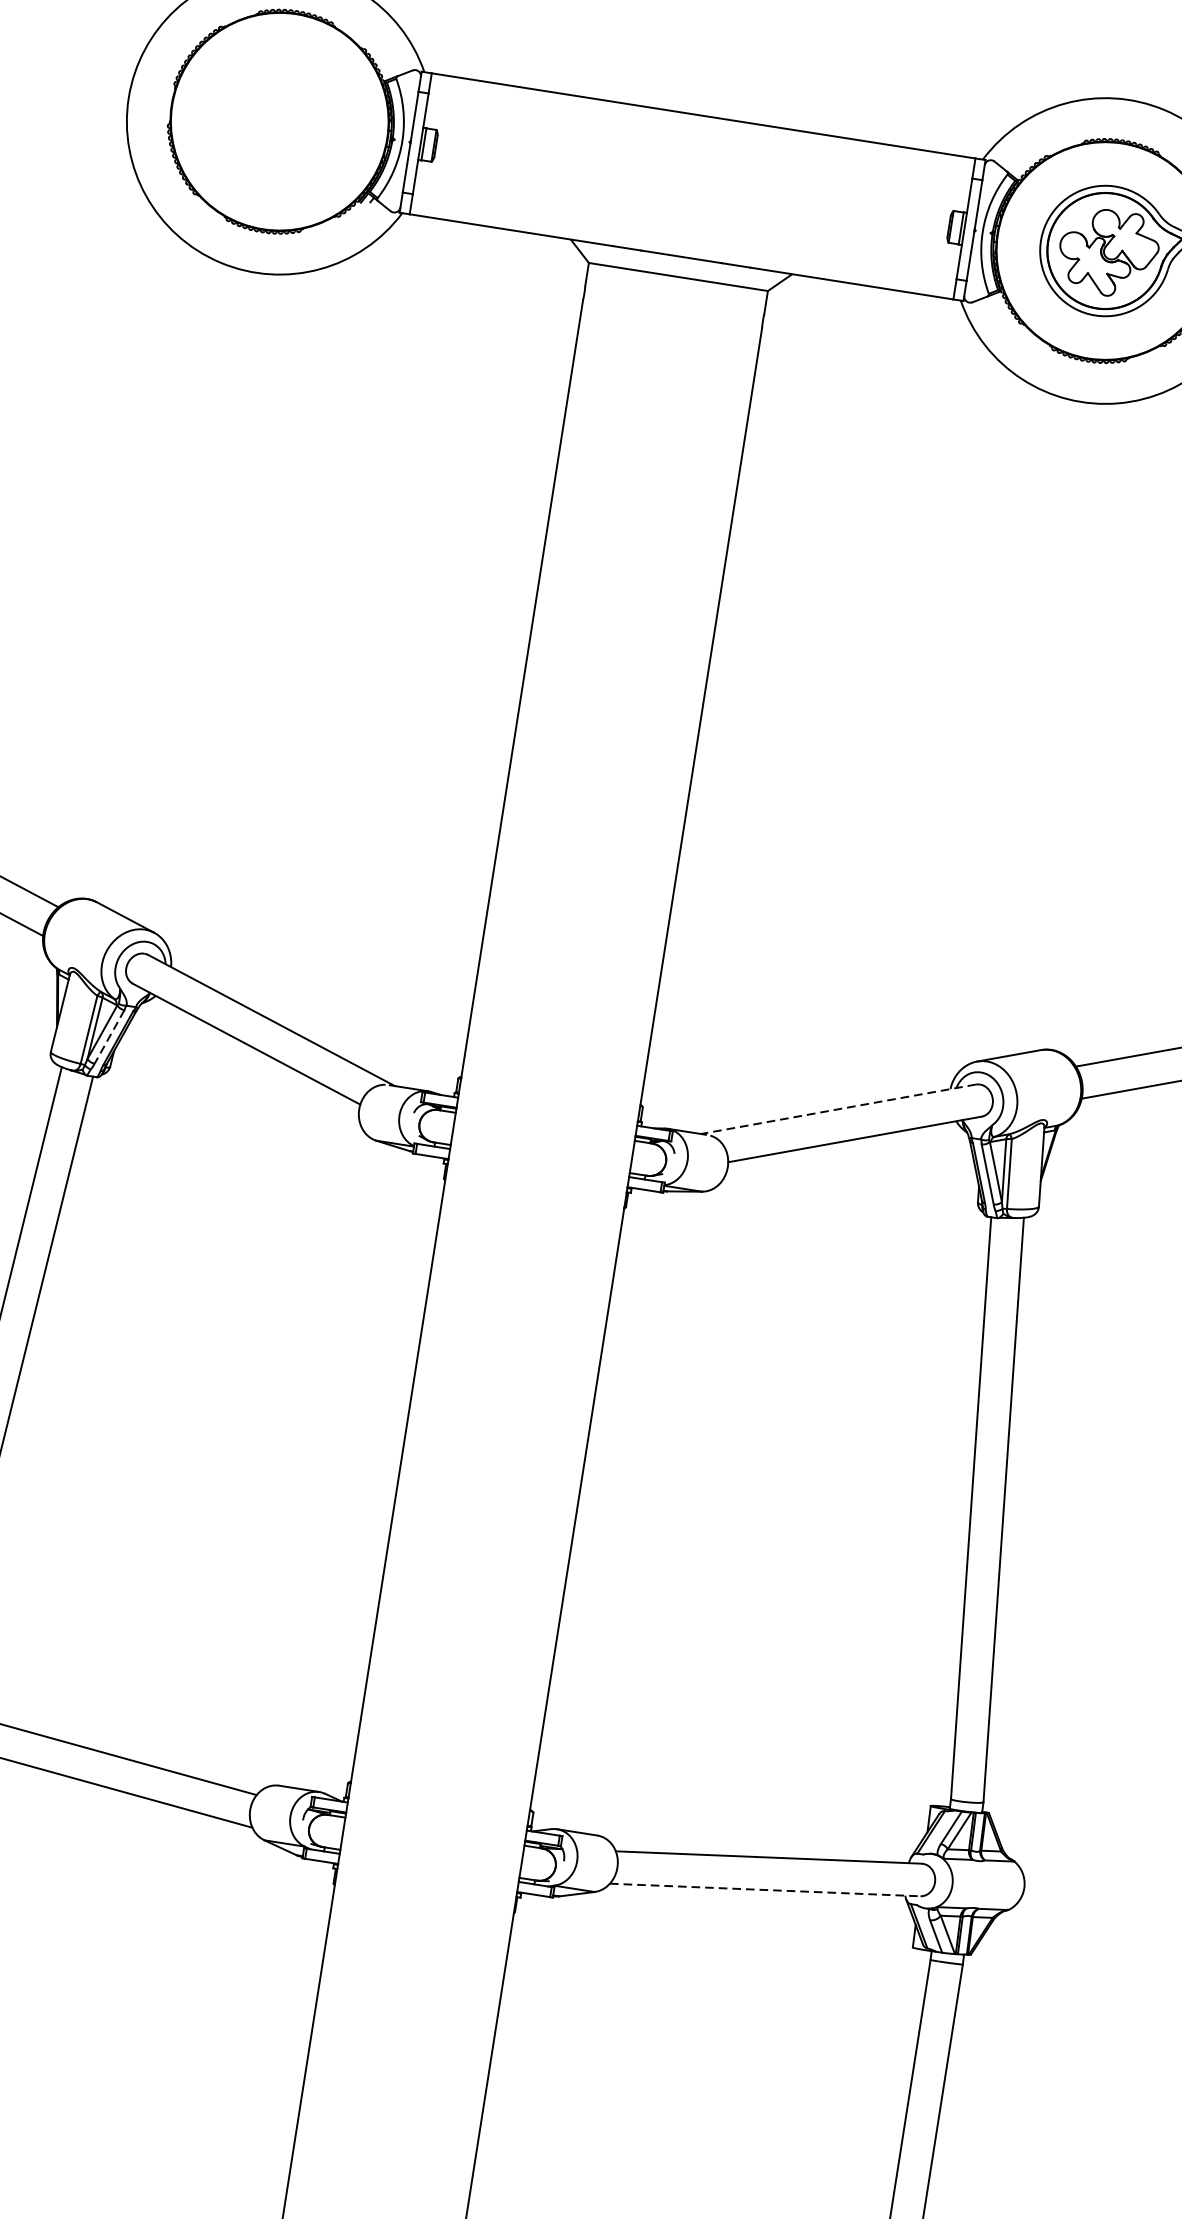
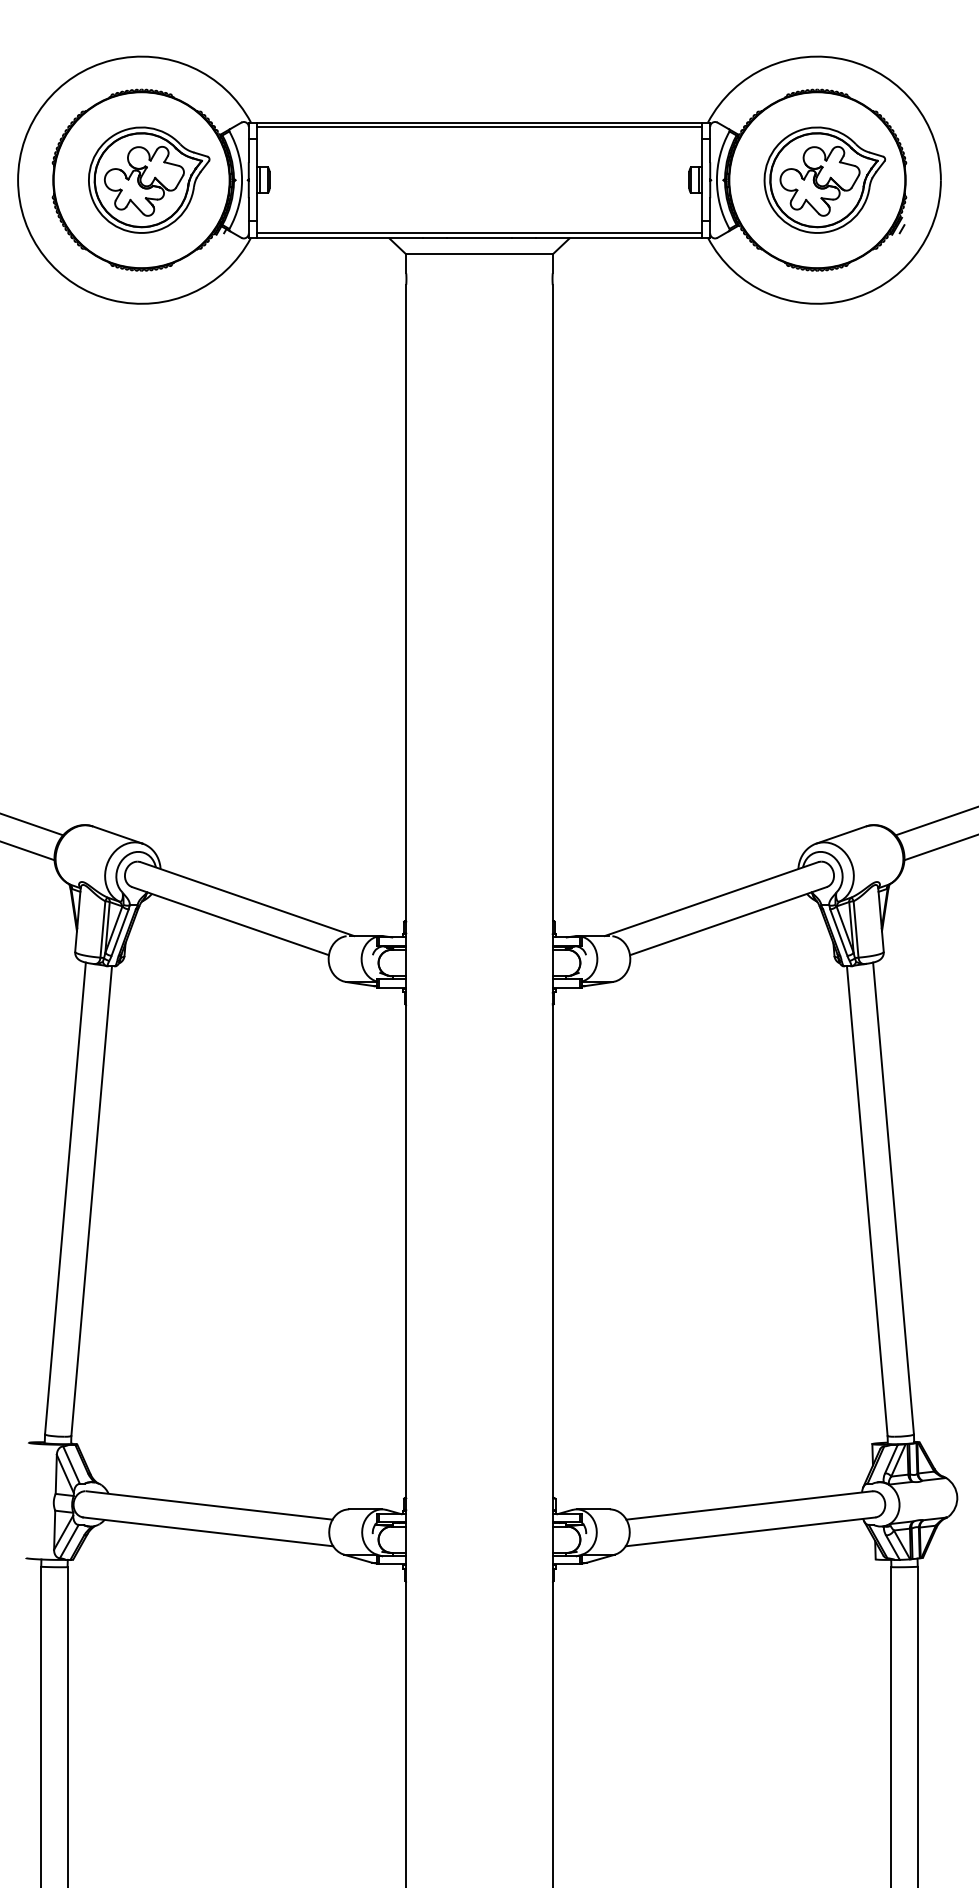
line: (702, 121) -> (479, 127), added
part: (289, 122) -> (149, 179), added
line: (682, 250) -> (479, 232), added
line: (109, 1036) -> (120, 932), dashed -> solid
line: (838, 1109) -> (711, 899), dashed -> solid
line: (765, 1889) -> (750, 1531), dashed -> solid

